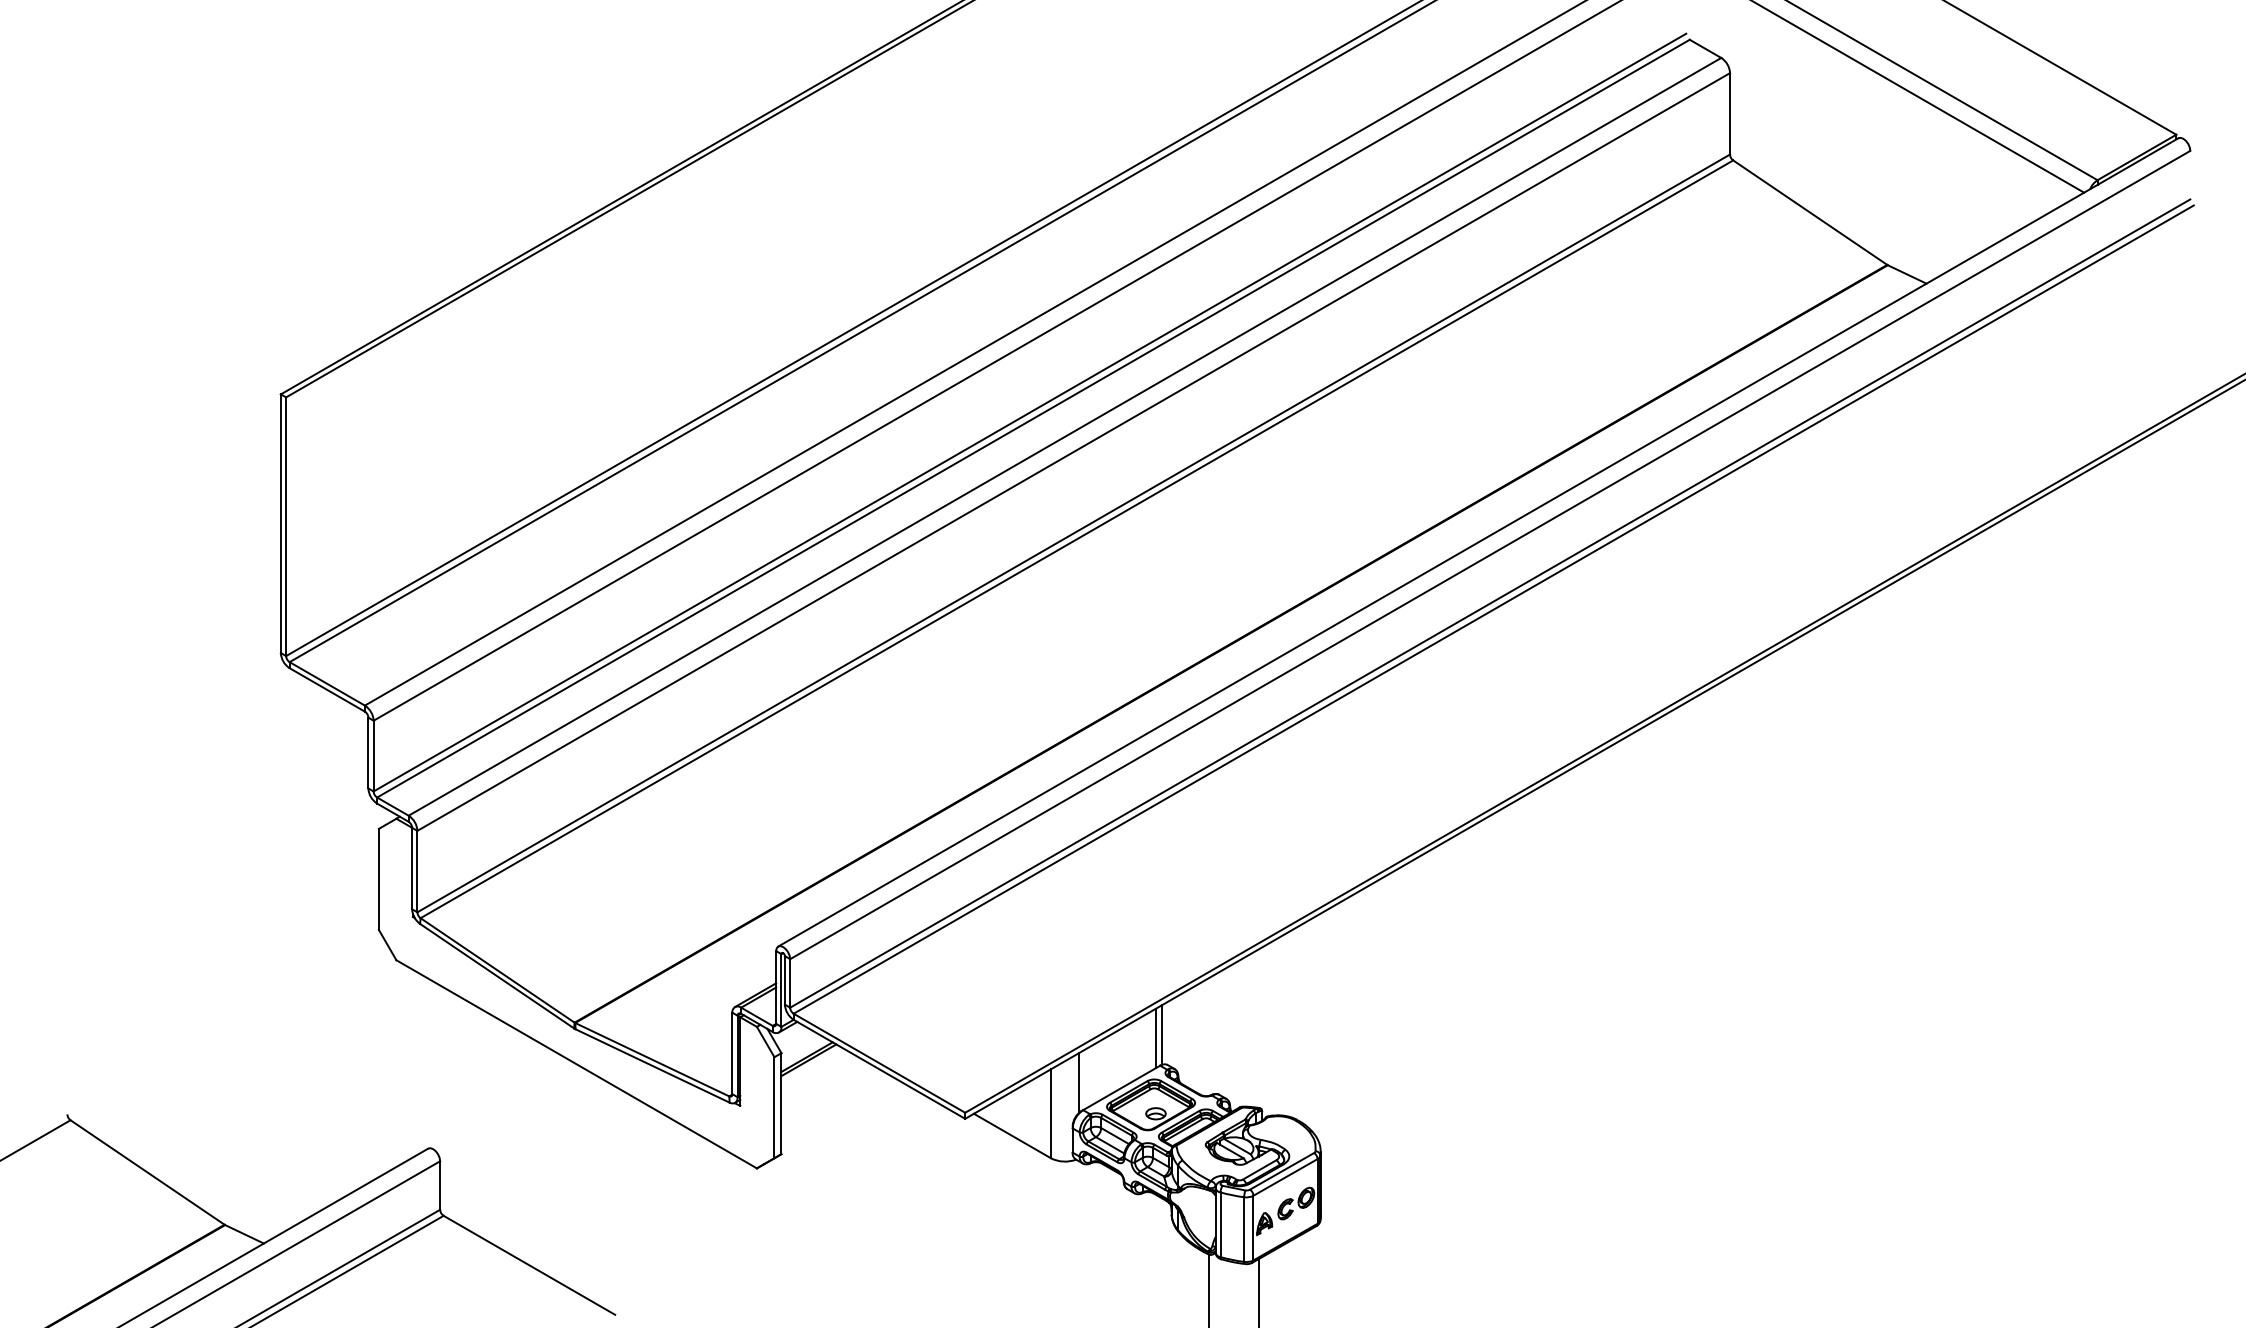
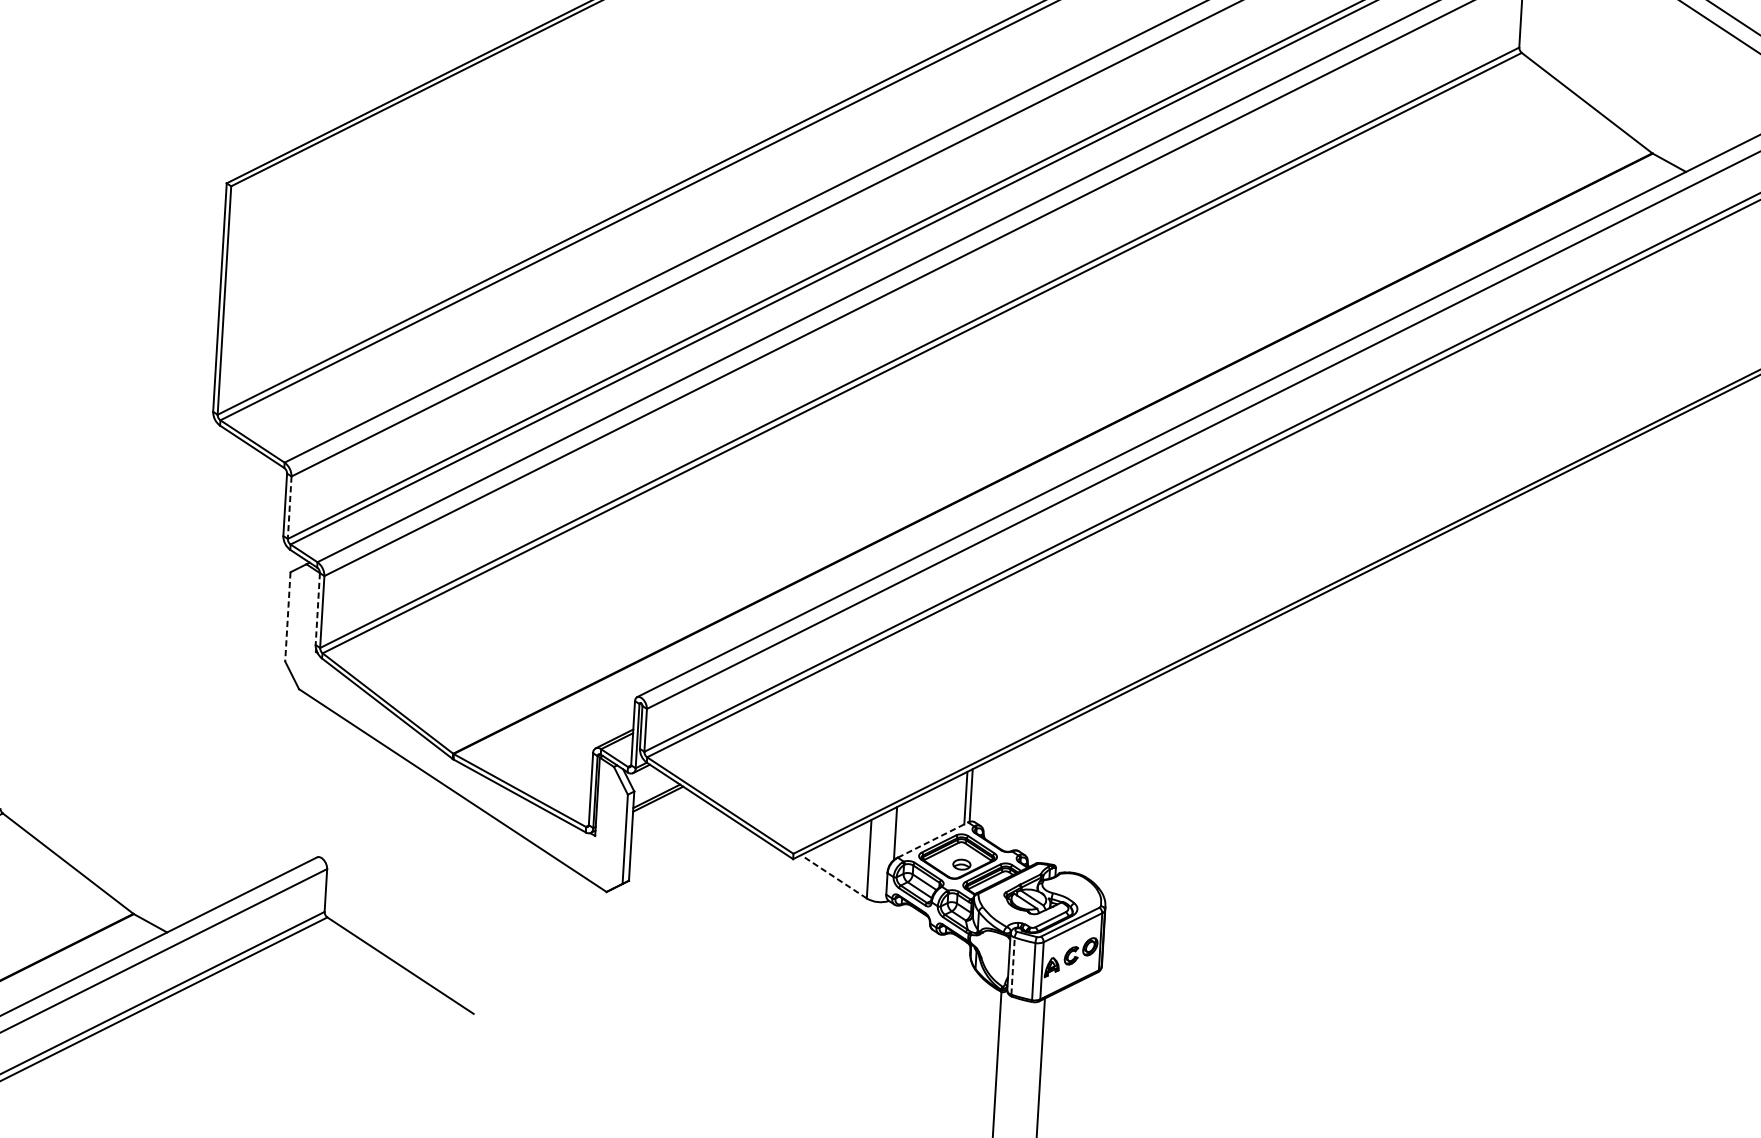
line: (373, 756) -> (289, 508), solid -> dashed
line: (412, 868) -> (318, 609), solid -> dashed
line: (378, 879) -> (287, 616), solid -> dashed
line: (1122, 1087) -> (933, 839), solid -> dashed
line: (1012, 1135) -> (834, 876), solid -> dashed
line: (1220, 1224) -> (1013, 965), solid -> dashed

